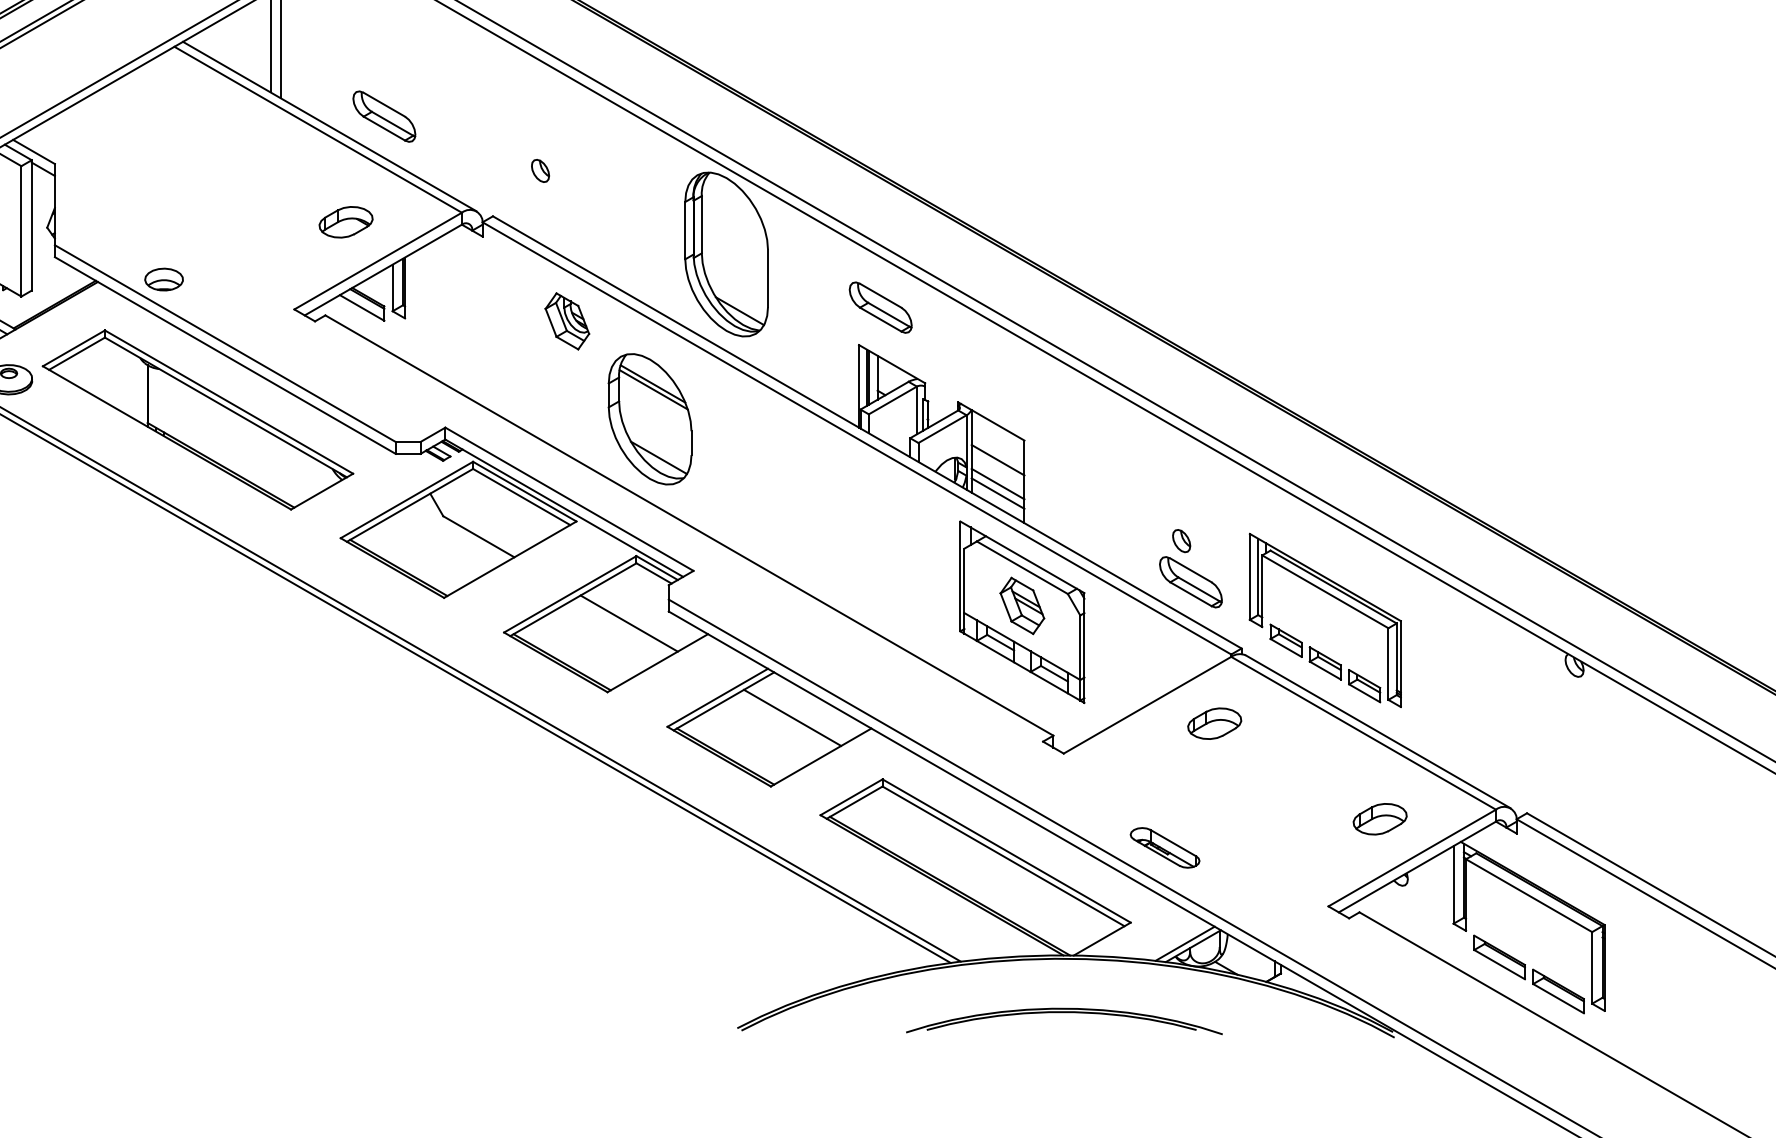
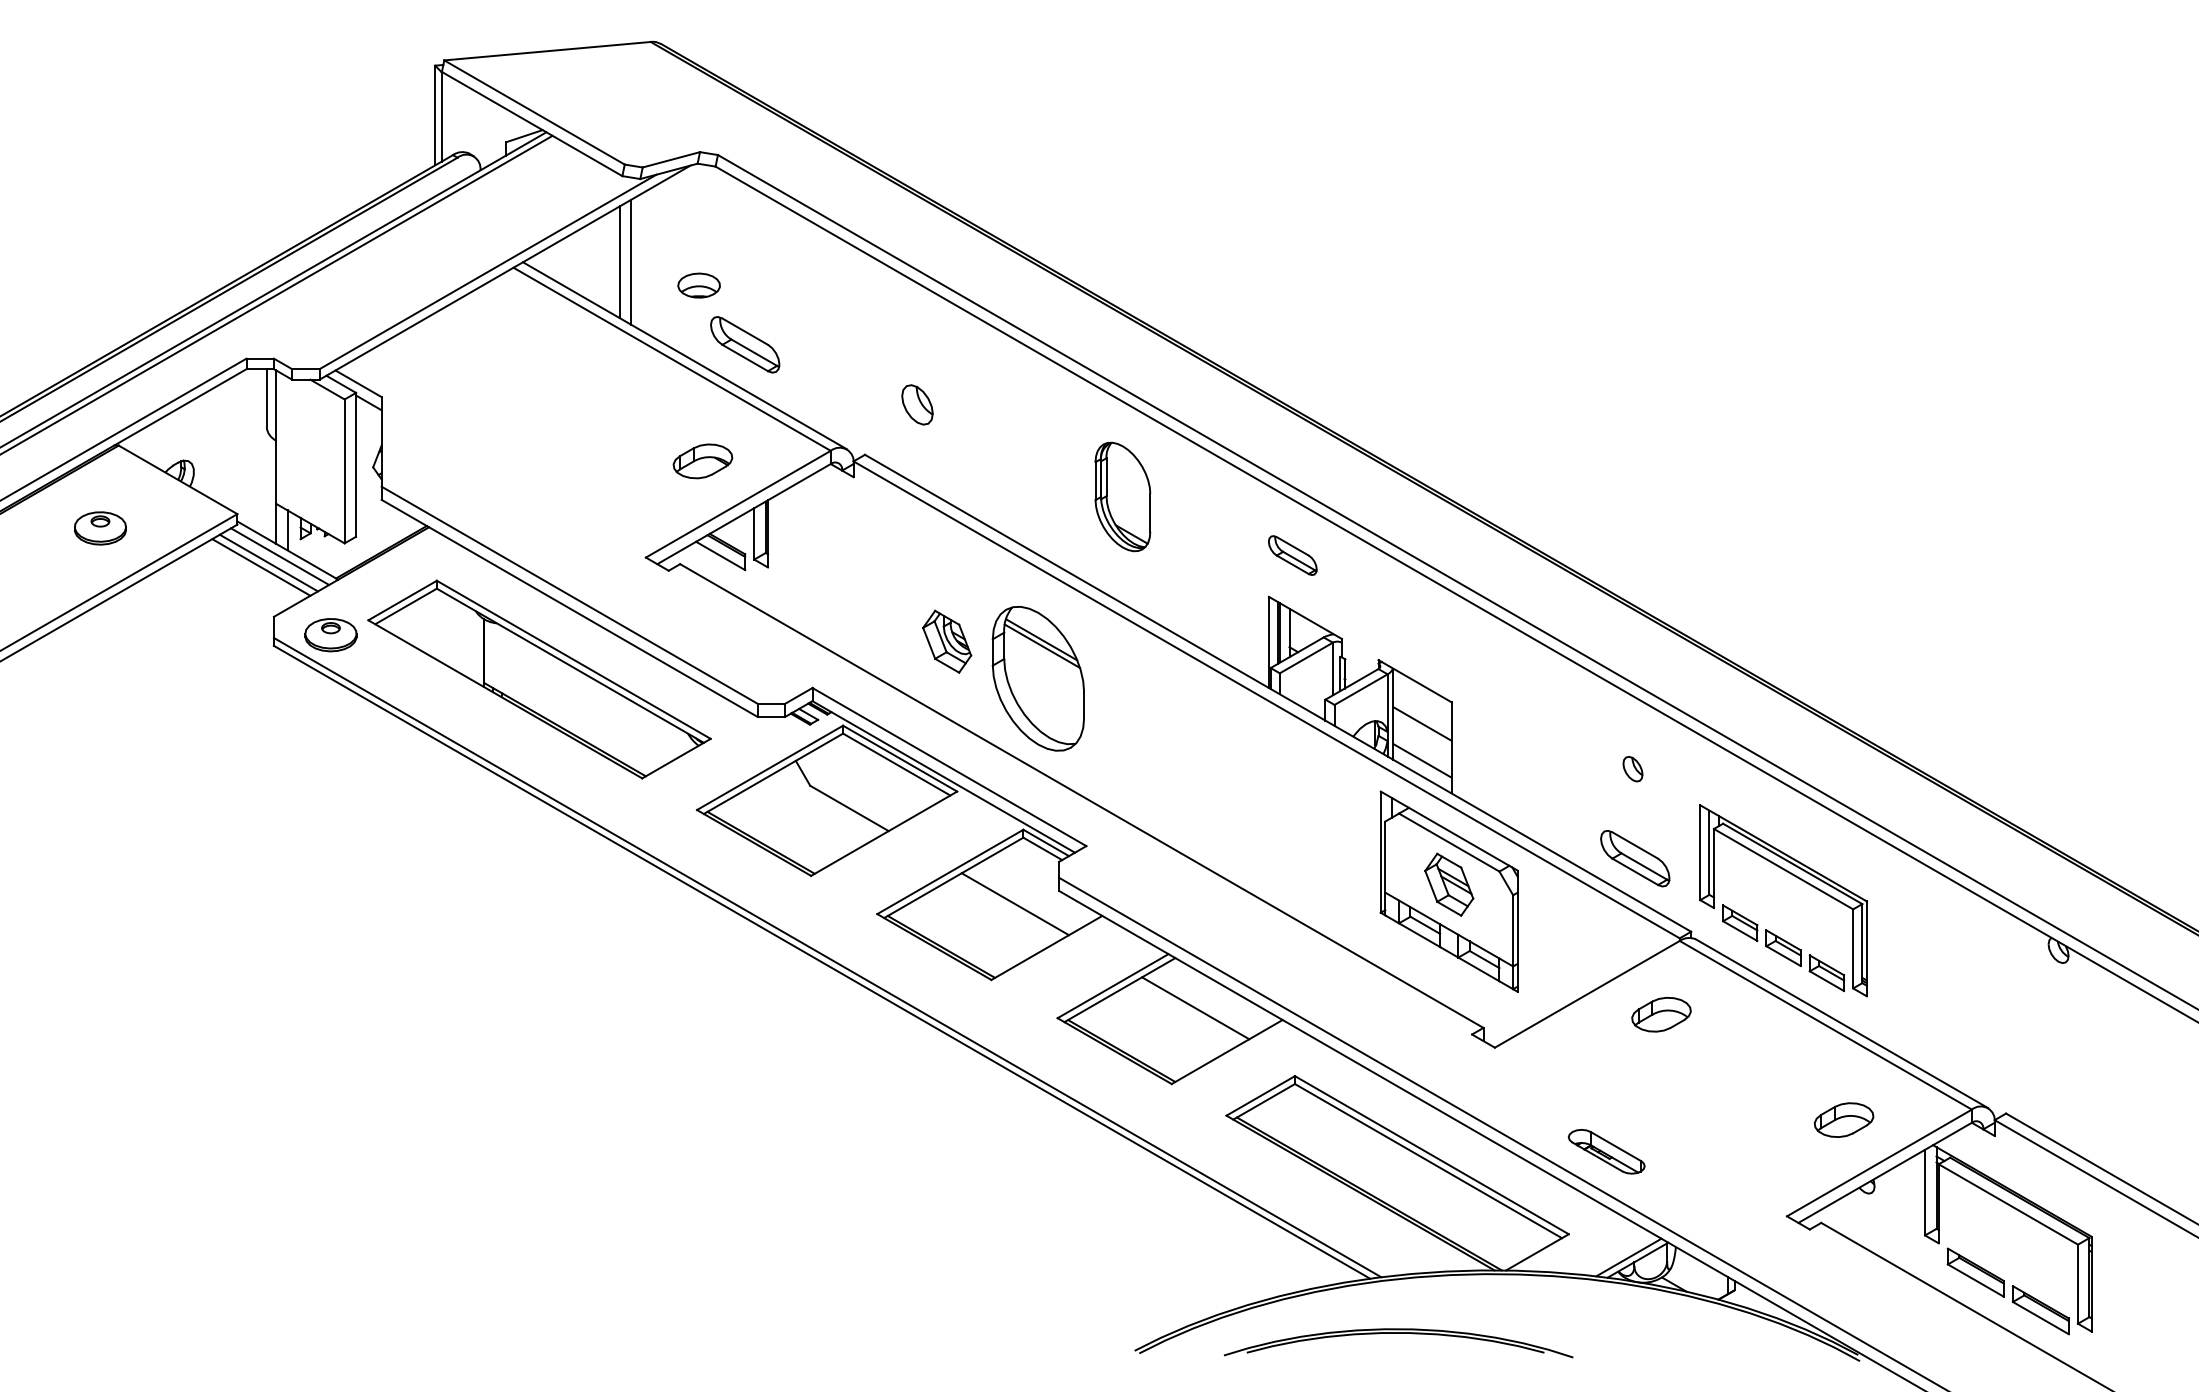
part: (540, 170) -> (917, 404), size x1.6
part: (726, 254) -> (1122, 496), size x0.6
part: (163, 279) -> (698, 285), moved
part: (880, 307) -> (1292, 555), size x0.7
part: (567, 321) -> (947, 641), moved
line: (659, 457) -> (1048, 721), removed
line: (998, 484) -> (1422, 750), removed
part: (1181, 541) -> (1632, 769), moved
part: (1064, 1012) -> (1398, 1333), moved

